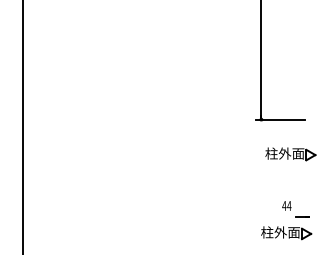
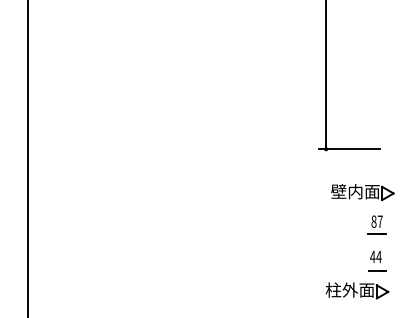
text: (278, 153) -> (347, 191), 柱外面 -> 壁内面
part: (301, 179) -> (376, 224), added
text: (286, 205) -> (375, 256), moved

